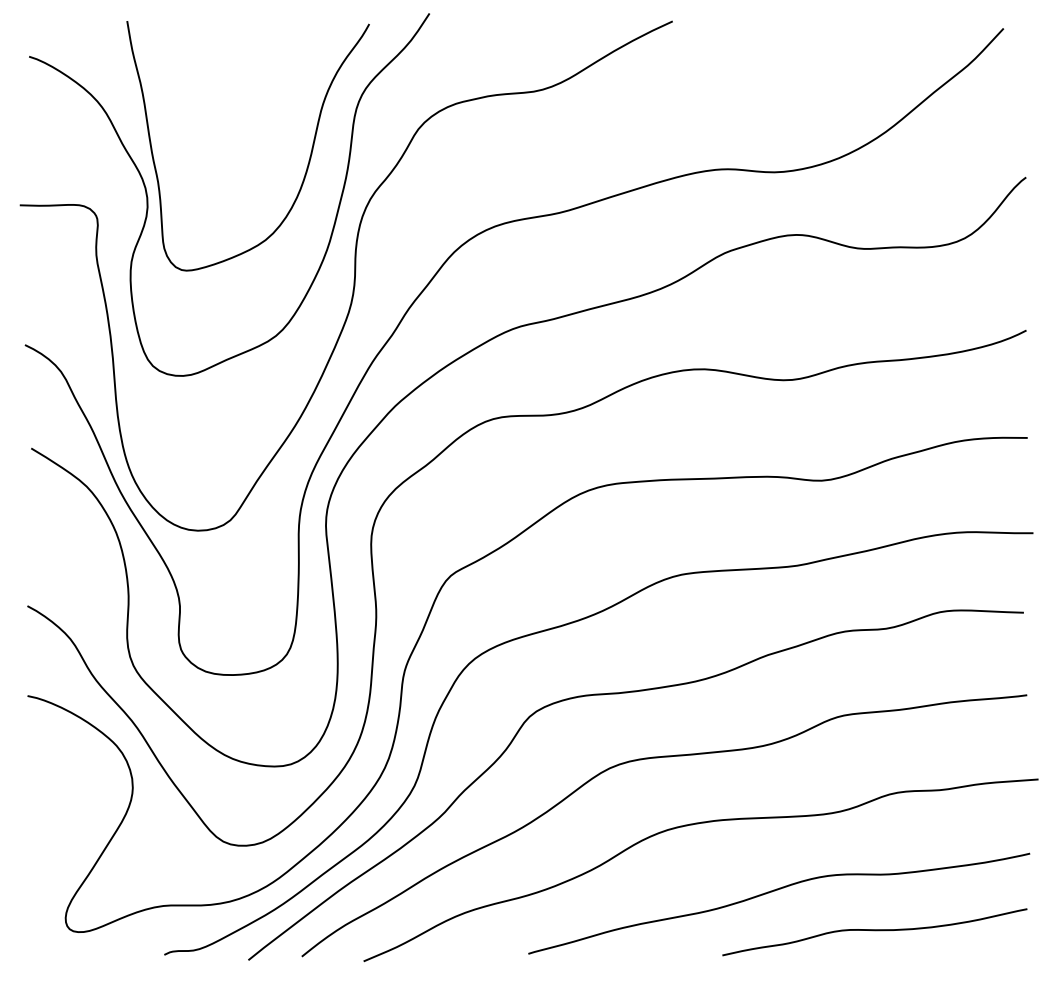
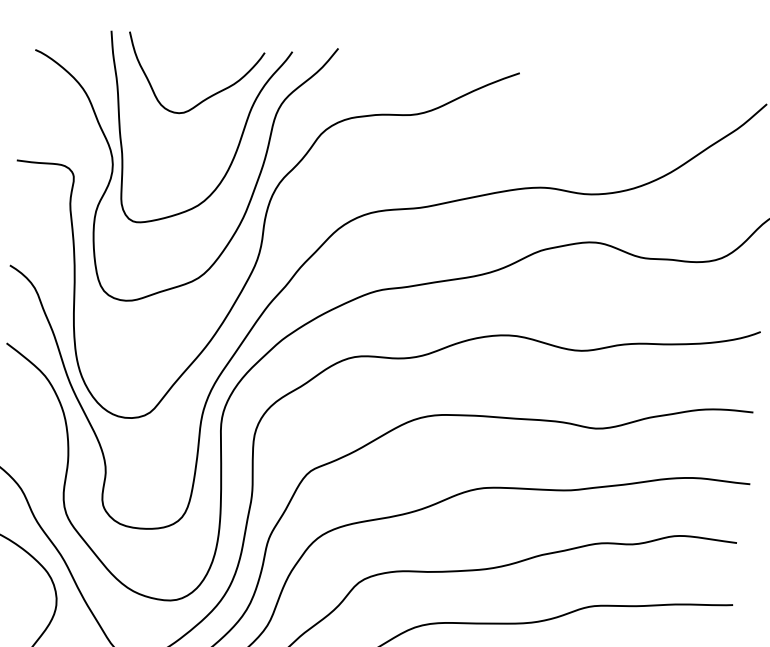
curve: (262, 96) -> (206, 97), added

